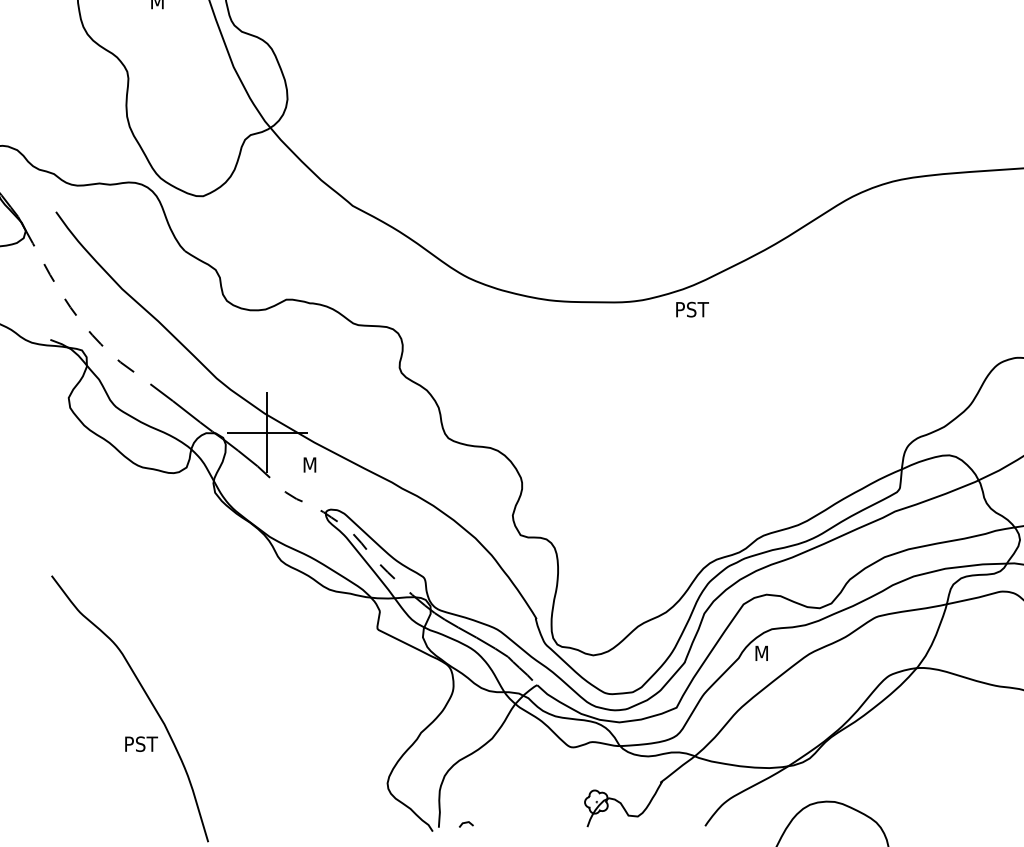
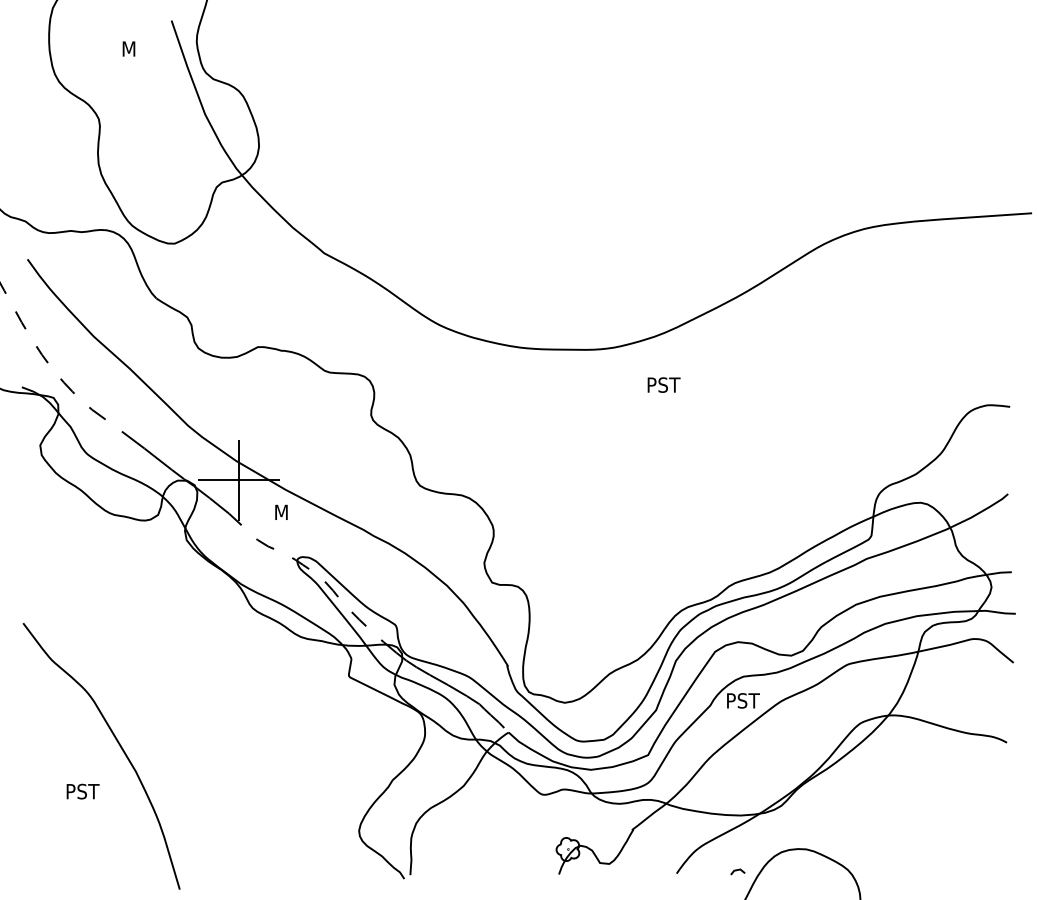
text: (691, 309) -> (663, 384), moved
text: (771, 653) -> (743, 700), M -> PST
text: (140, 744) -> (82, 791), moved
line: (465, 823) -> (737, 870), moved

